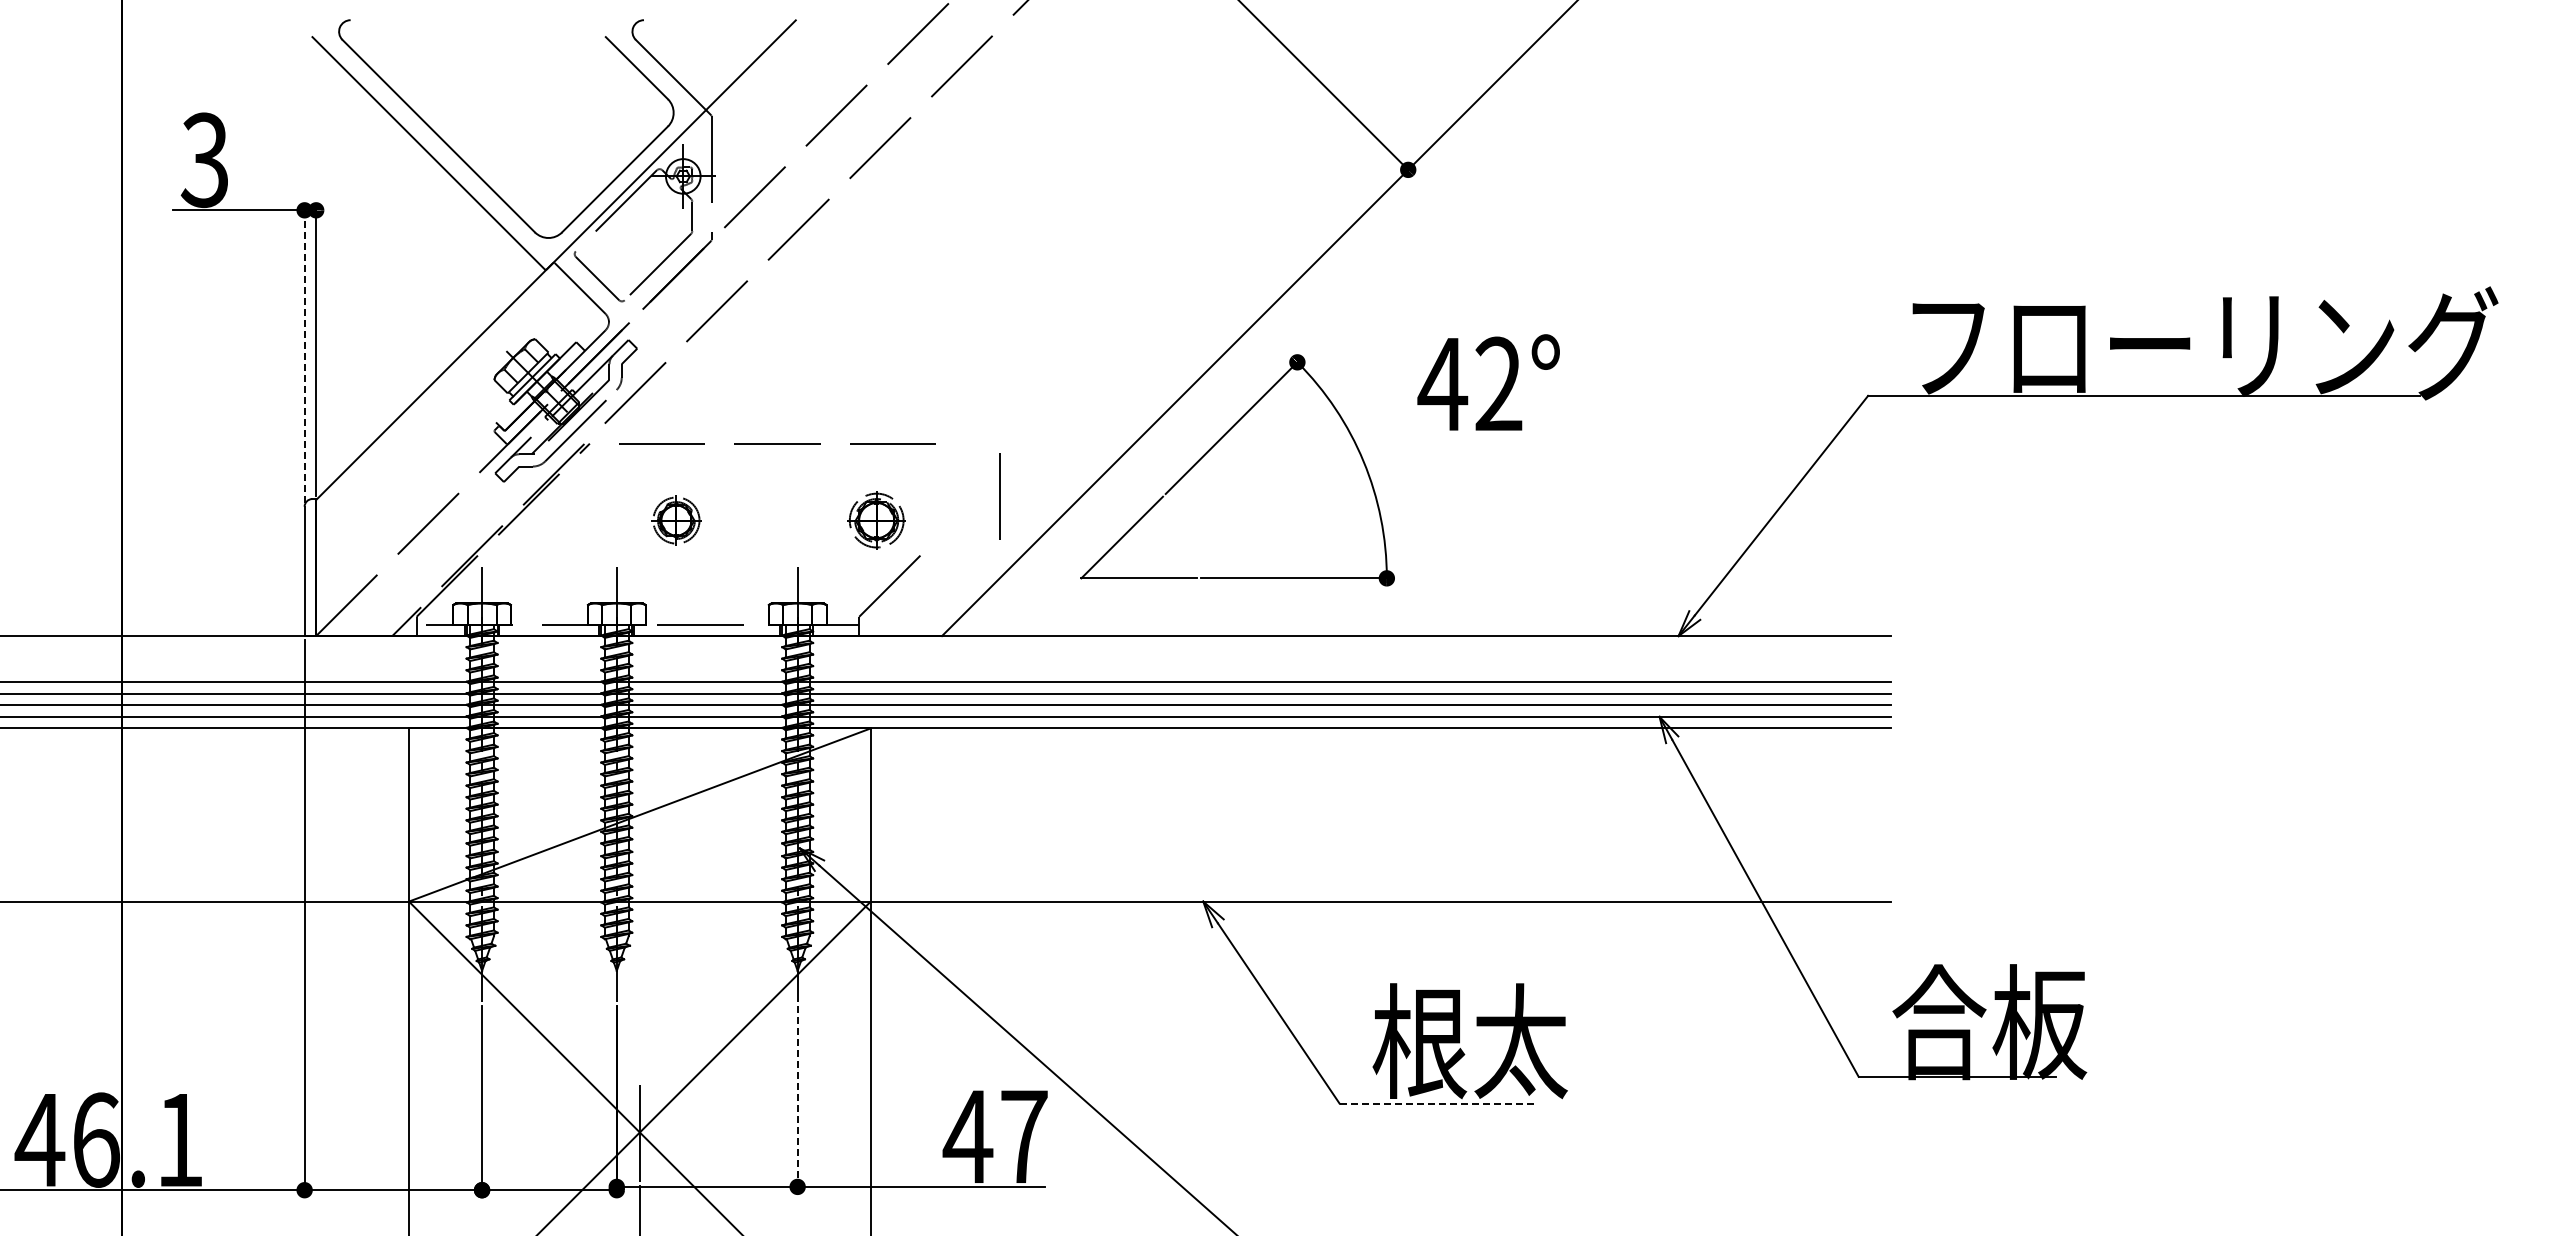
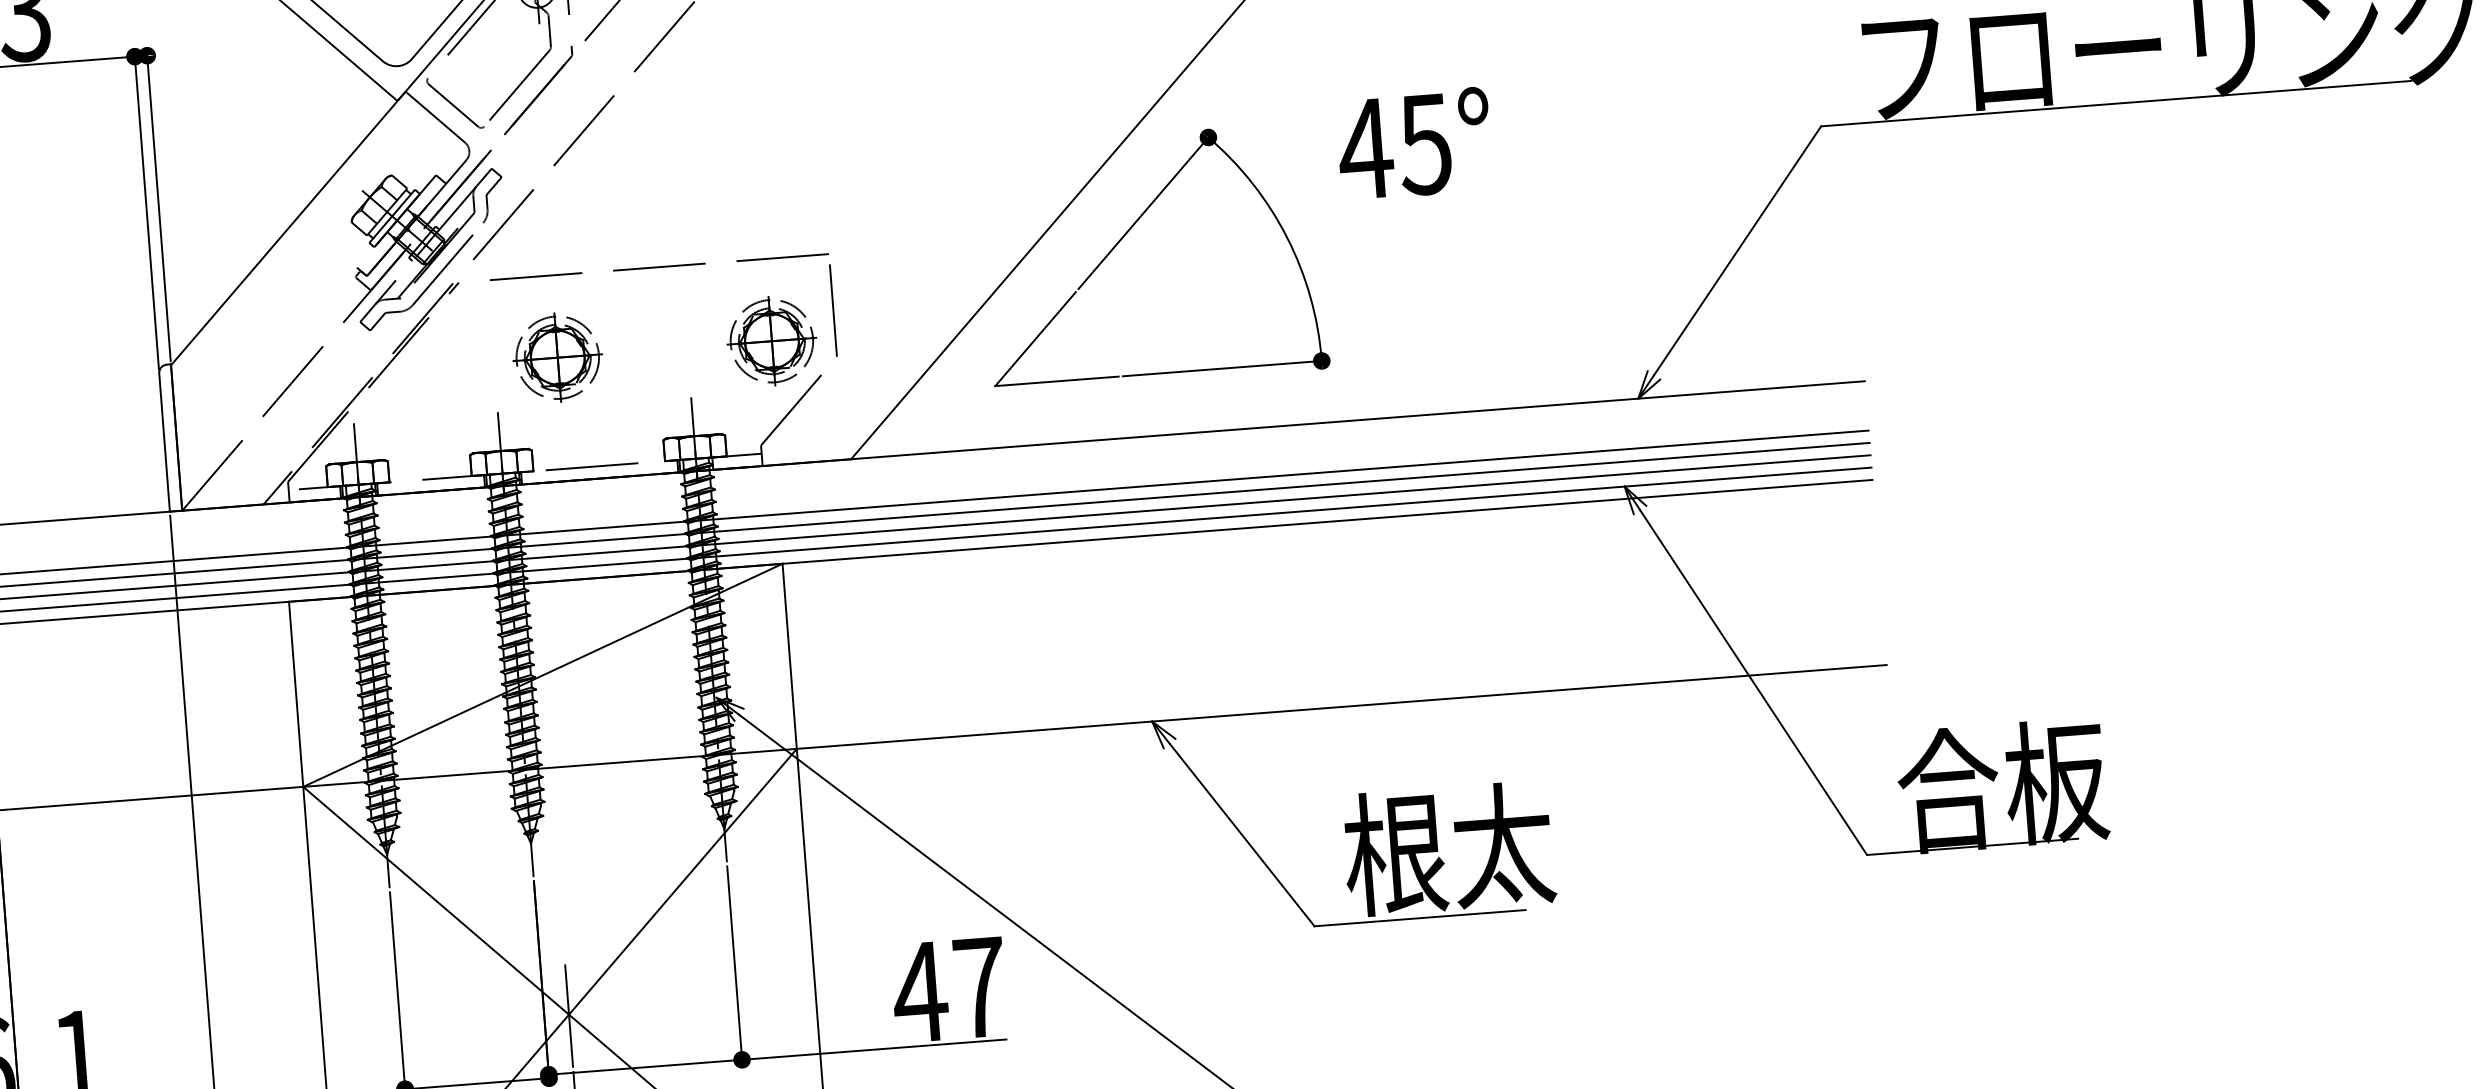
line: (304, 354) -> (146, 210), dashed -> solid
text: (1498, 384) -> (1425, 144), 42° -> 45°
line: (999, 496) -> (832, 310), moved
part: (676, 520) -> (557, 357), size x1.67
part: (876, 520) -> (771, 341), size x1.43
line: (797, 1098) -> (734, 965), dashed -> solid
line: (1438, 1103) -> (1420, 917), dashed -> solid

